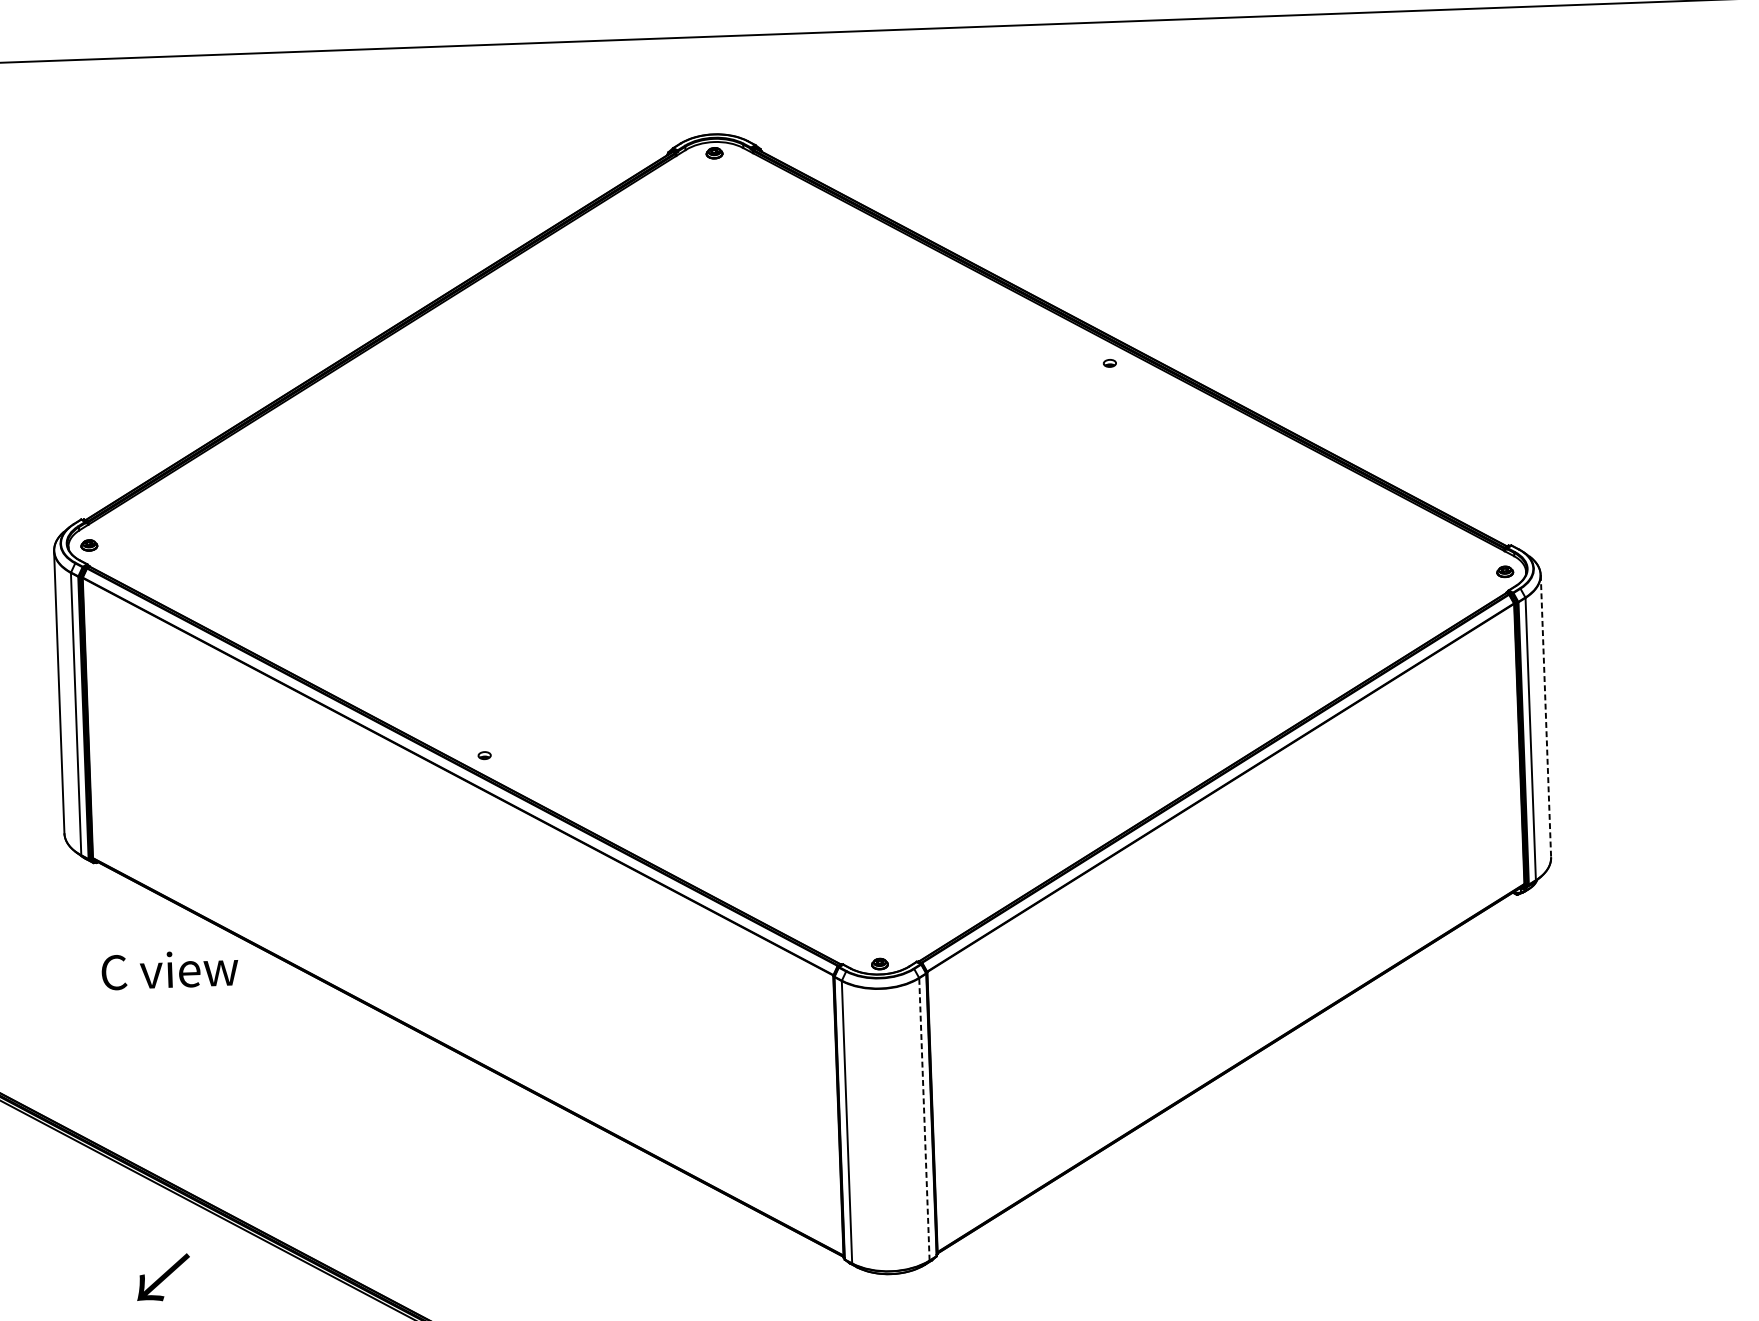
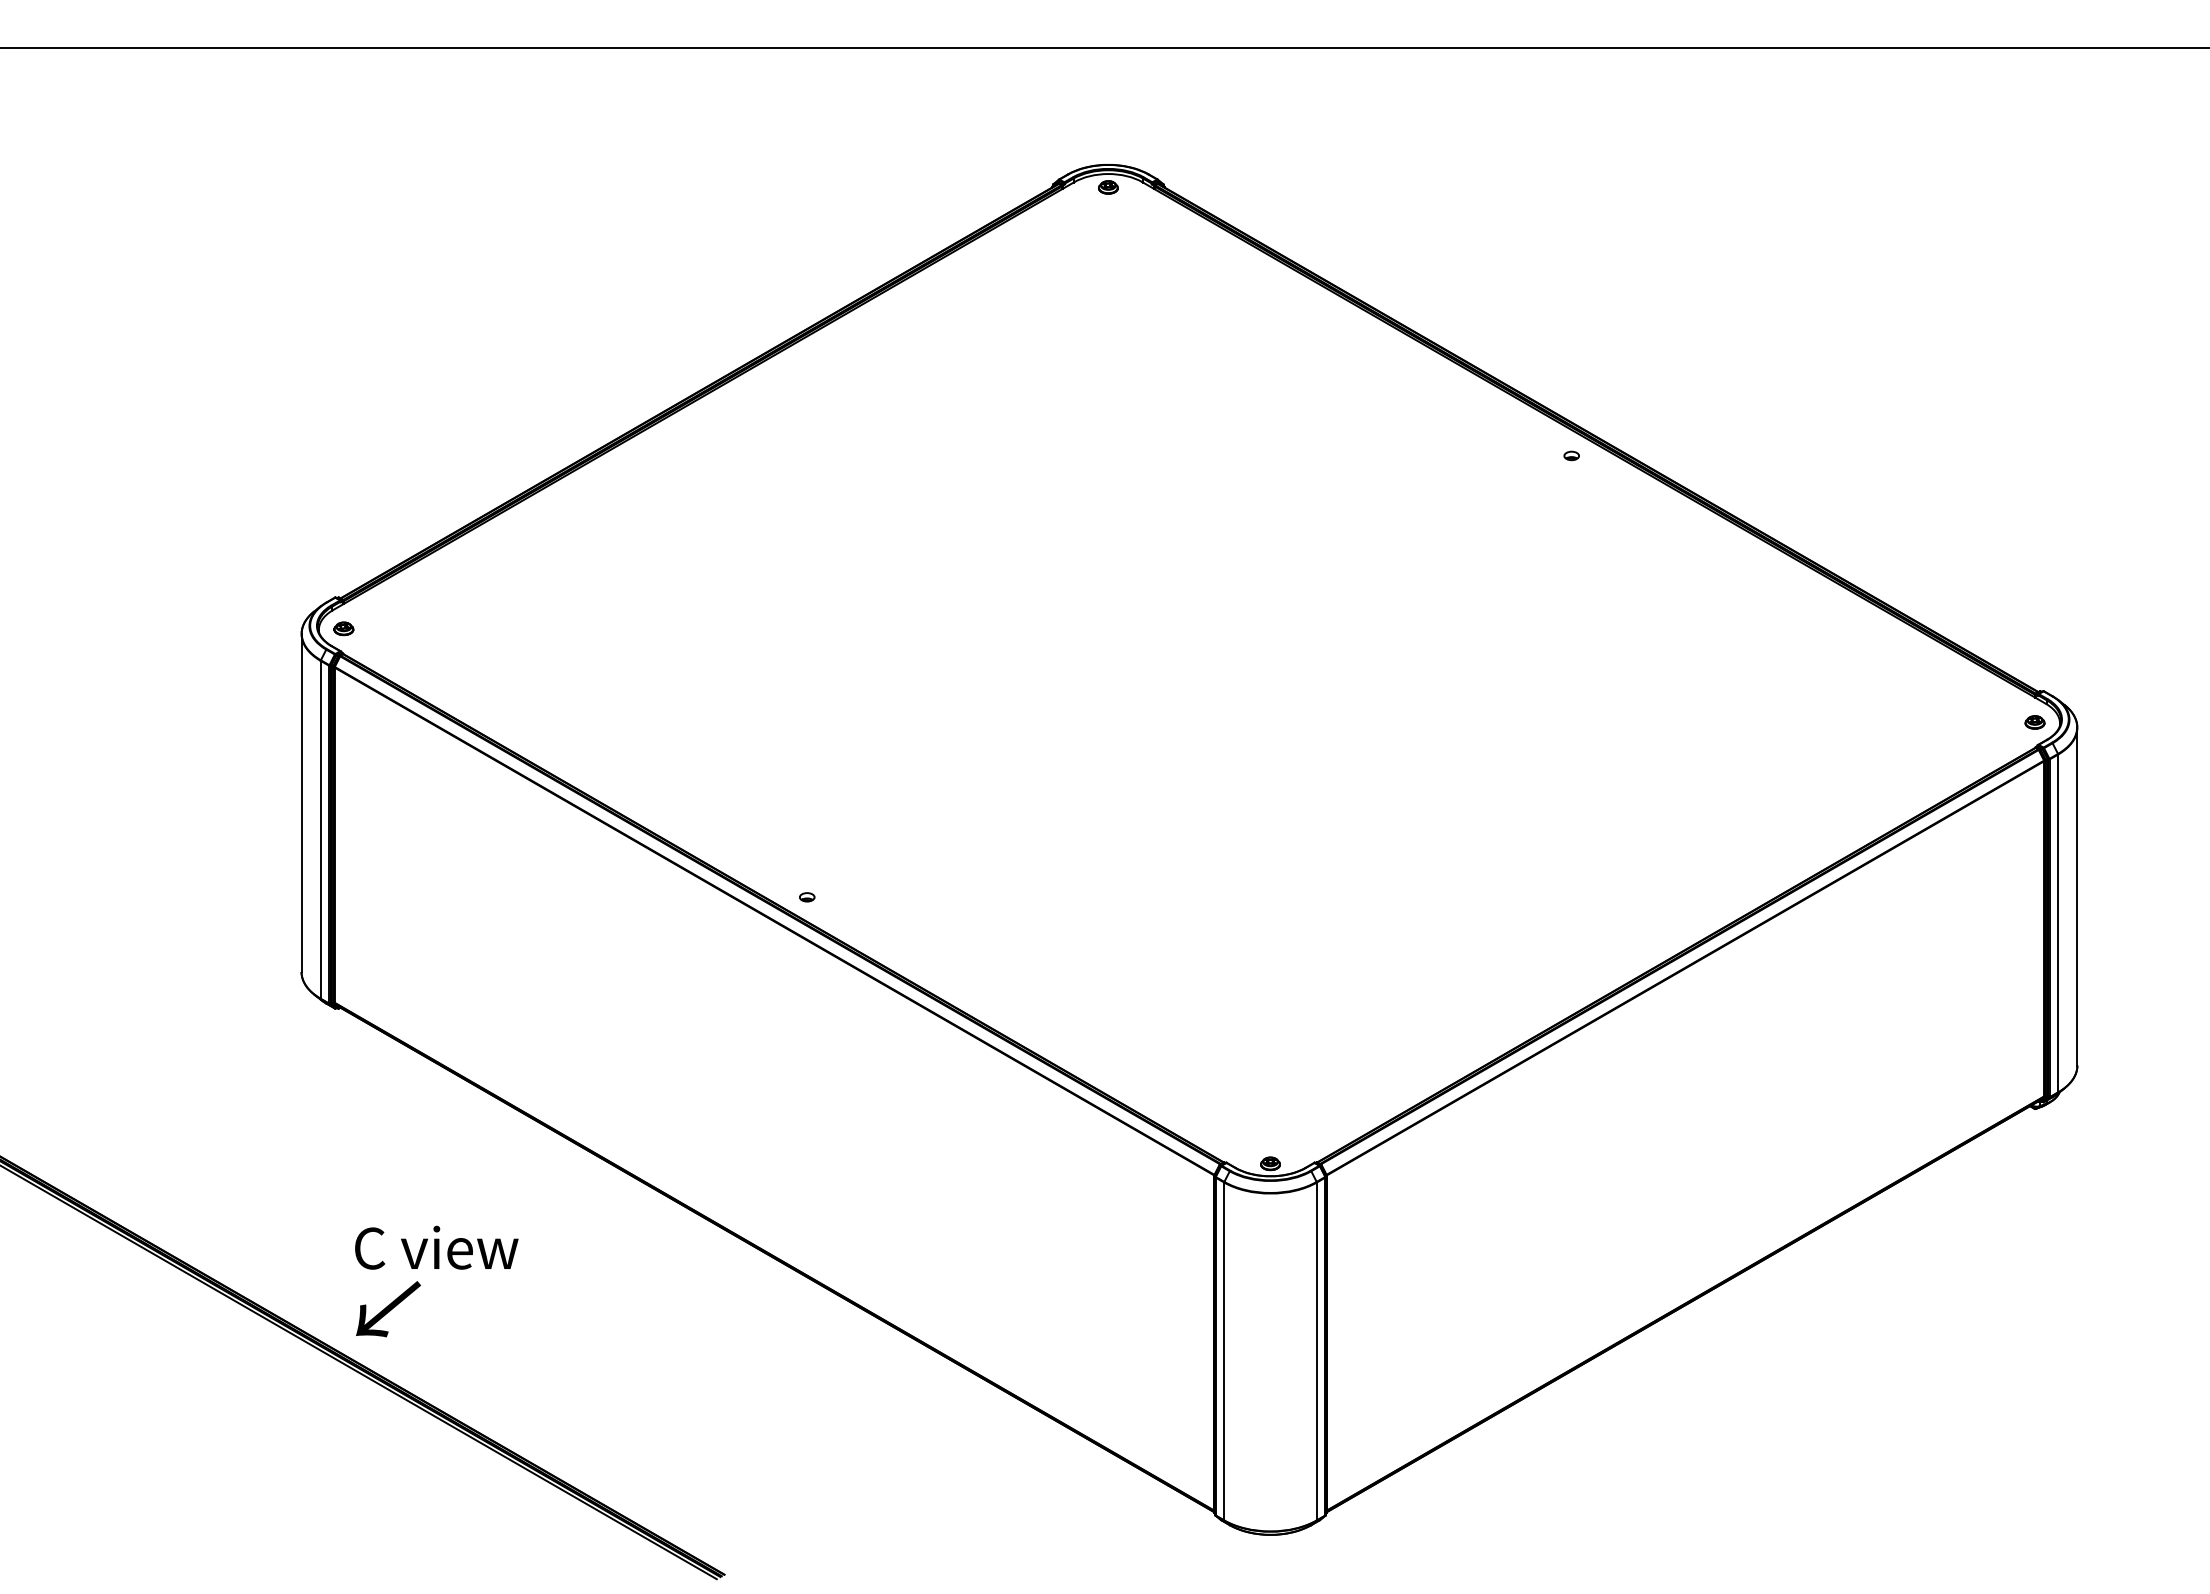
line: (1546, 716) -> (2077, 896), dashed -> solid
text: (169, 969) -> (436, 1247), moved
line: (924, 1119) -> (1316, 1351), dashed -> solid
text: (163, 1277) -> (388, 1309), moved

